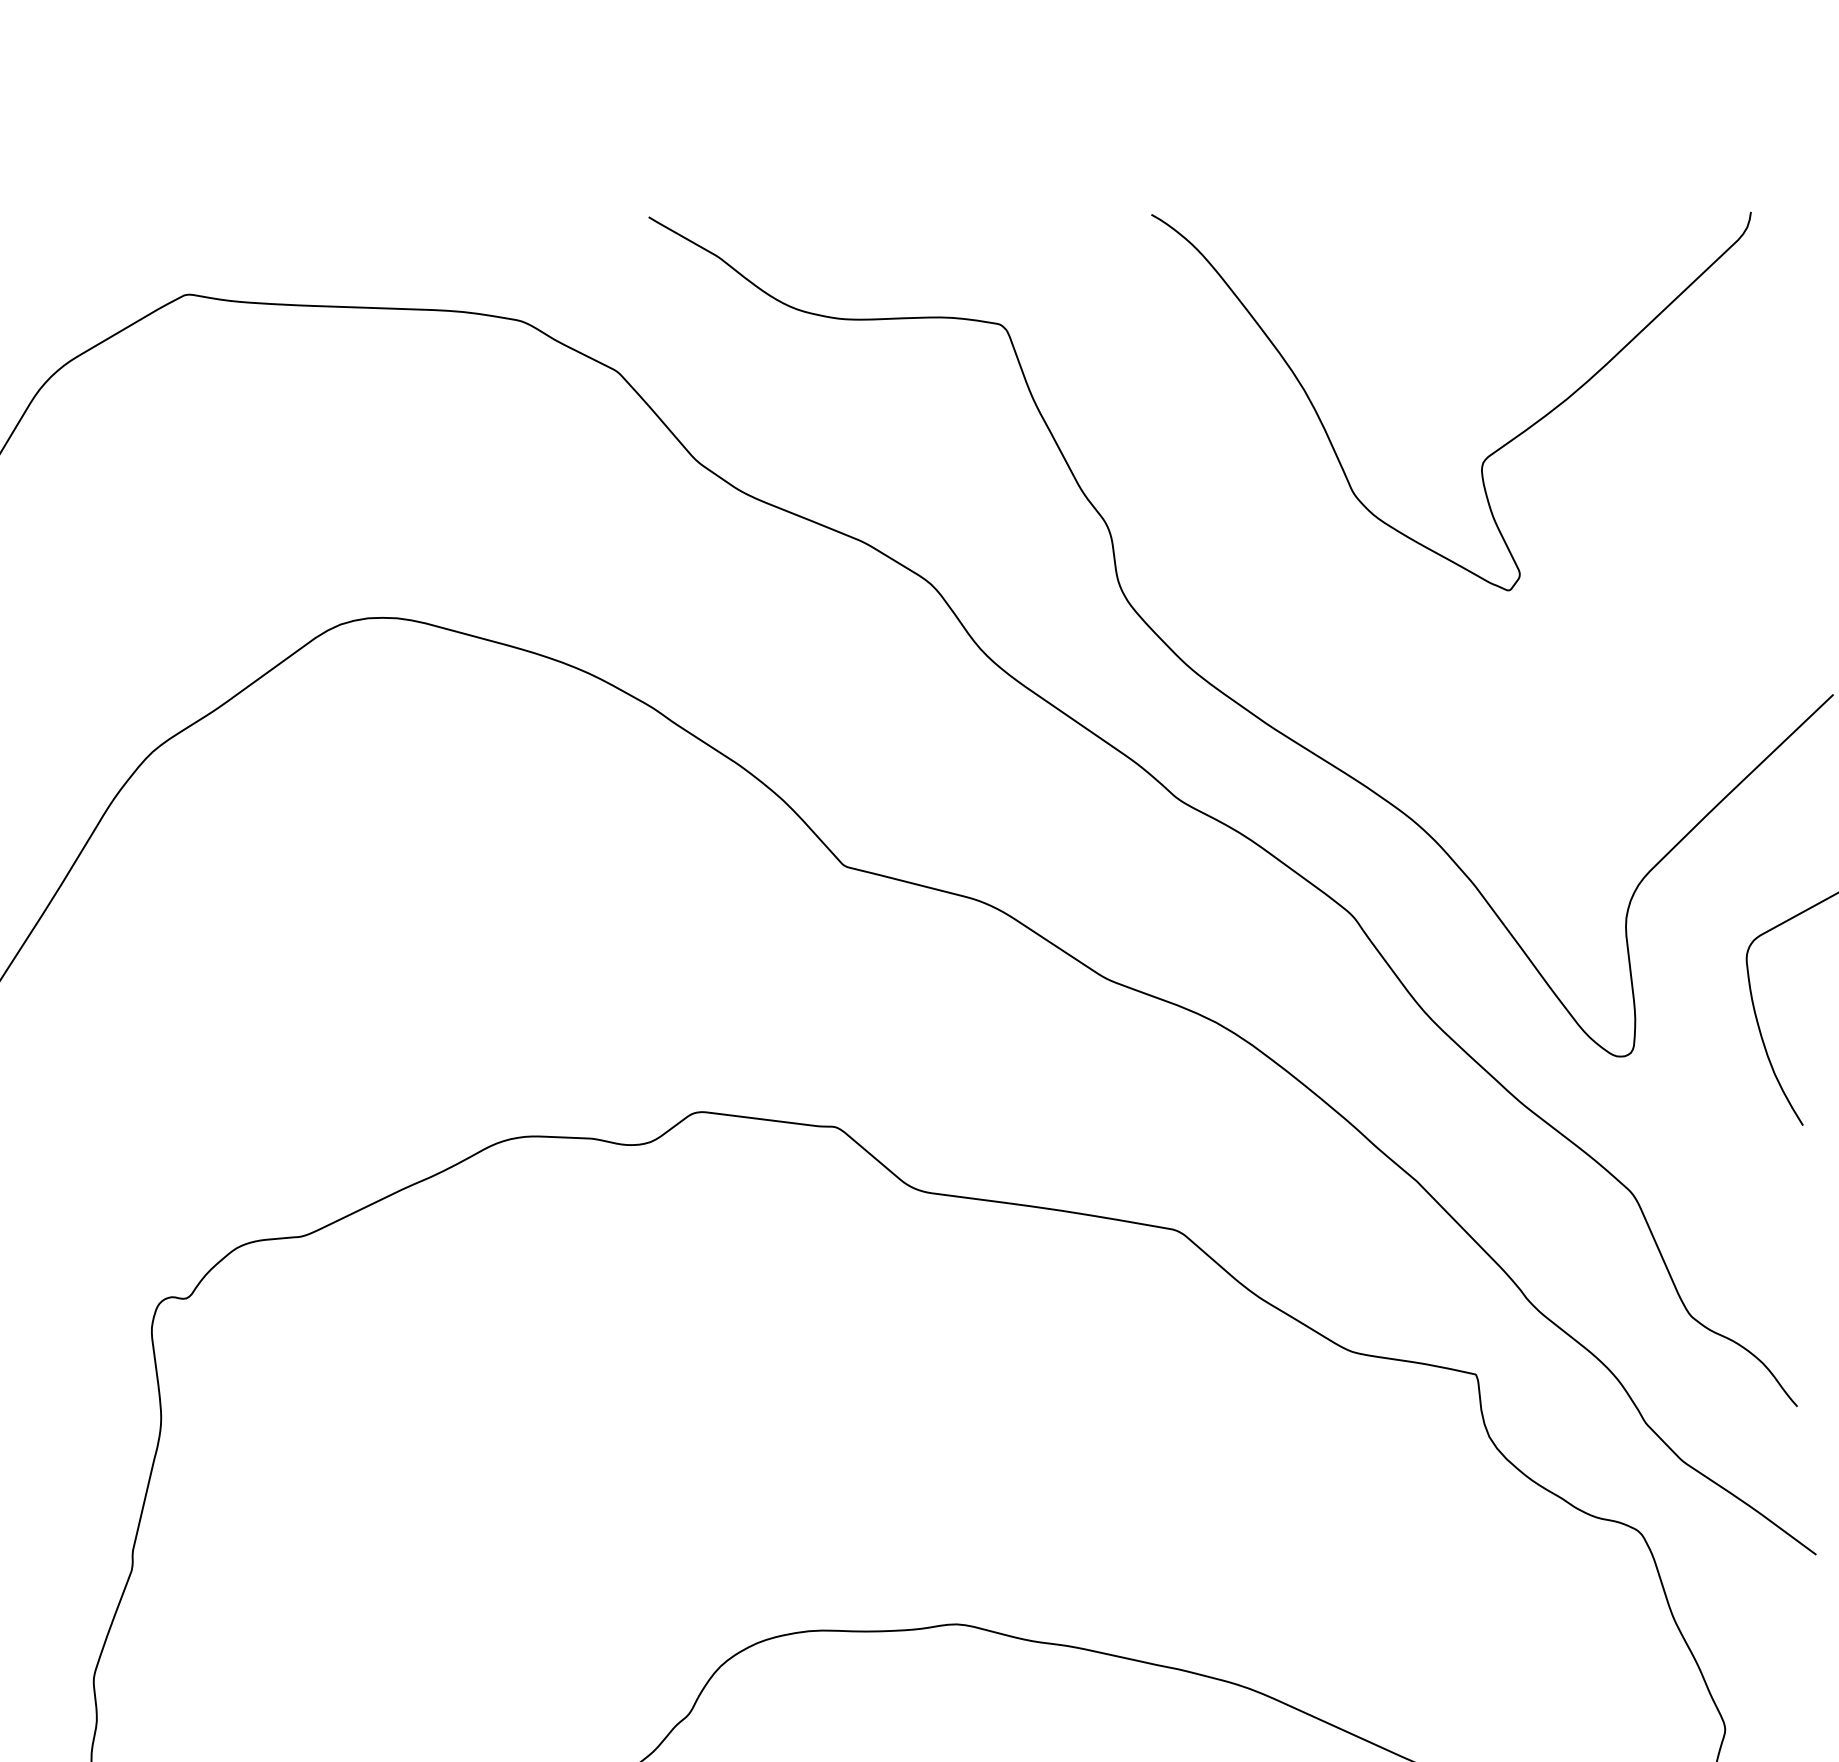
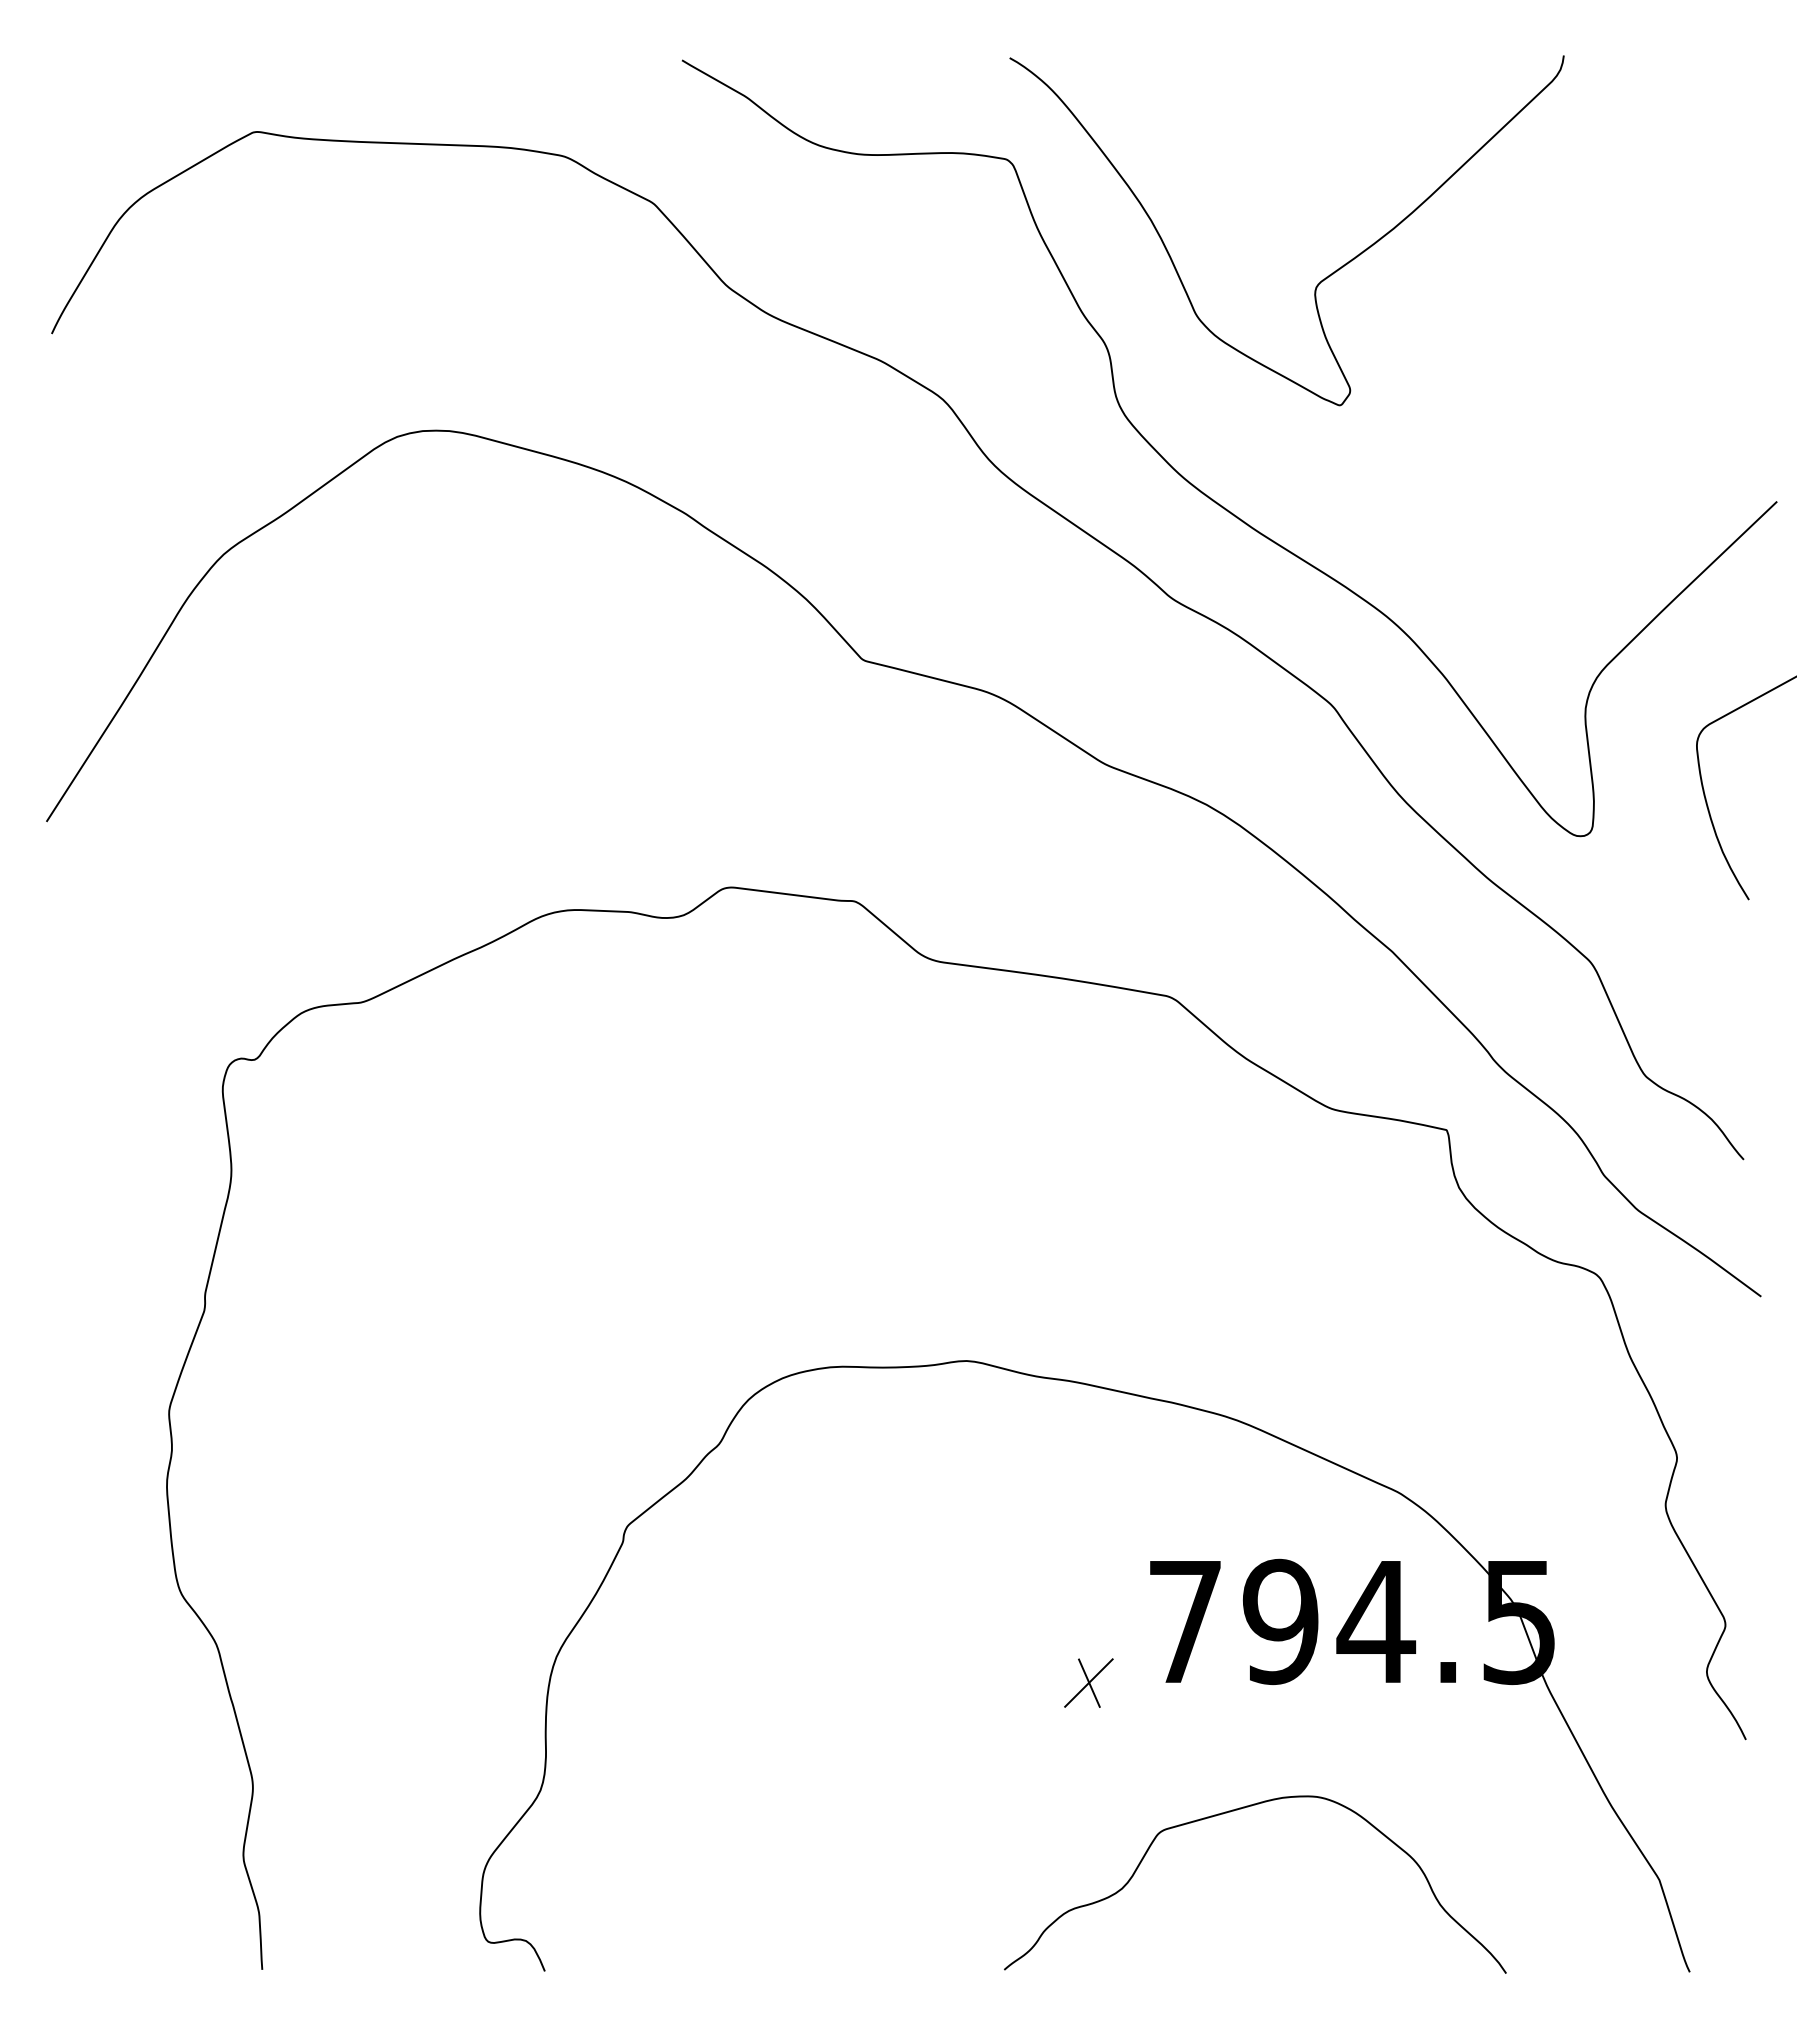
curve: (1489, 454) -> (1322, 279), moved

